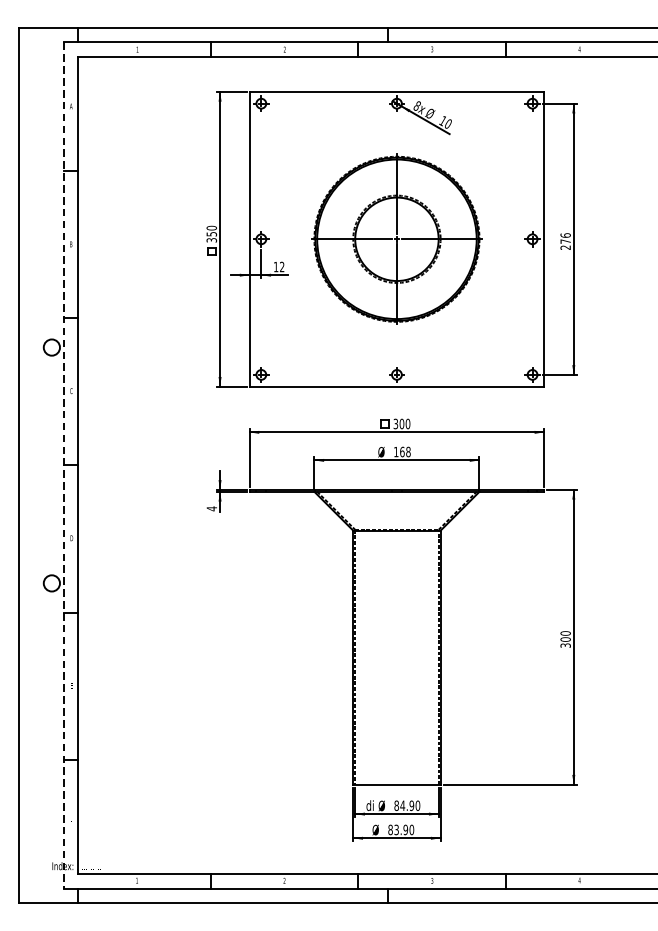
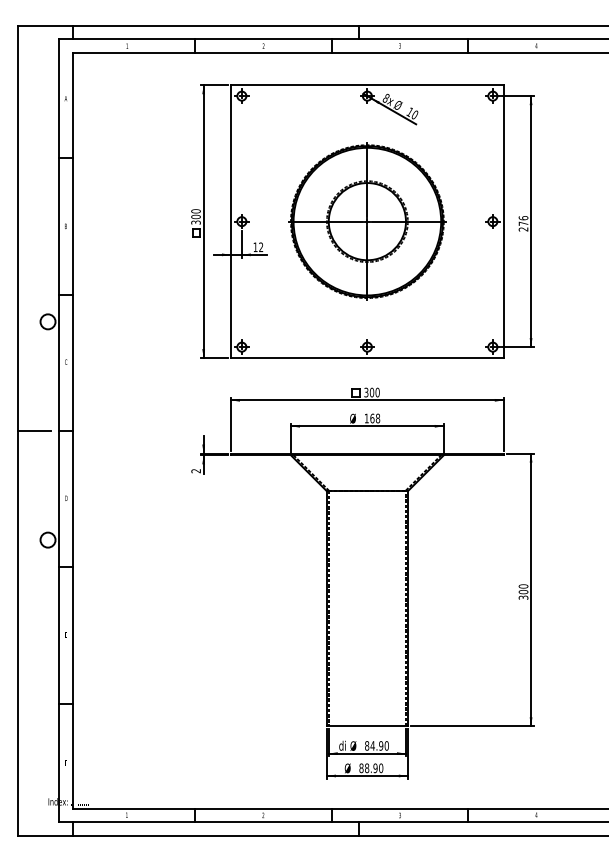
text: (211, 233) -> (195, 216), 350 -> 300
line: (37, 466) -> (34, 431), added
line: (63, 466) -> (58, 431), dashed -> solid
text: (211, 508) -> (195, 470), 4 -> 2
text: (397, 830) -> (367, 768), 83.90 -> 88.90

